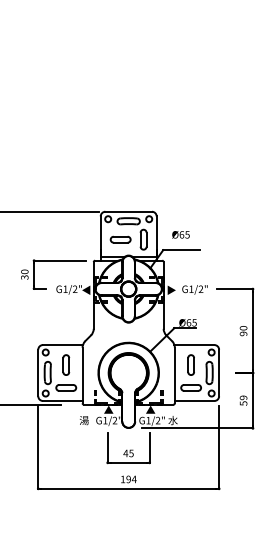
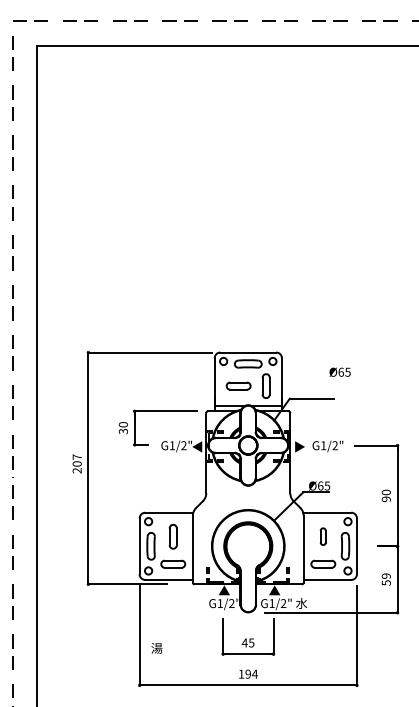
text: (180, 234) -> (339, 371), moved
part: (190, 364) -> (322, 536), size x0.7
text: (83, 420) -> (156, 648), moved

